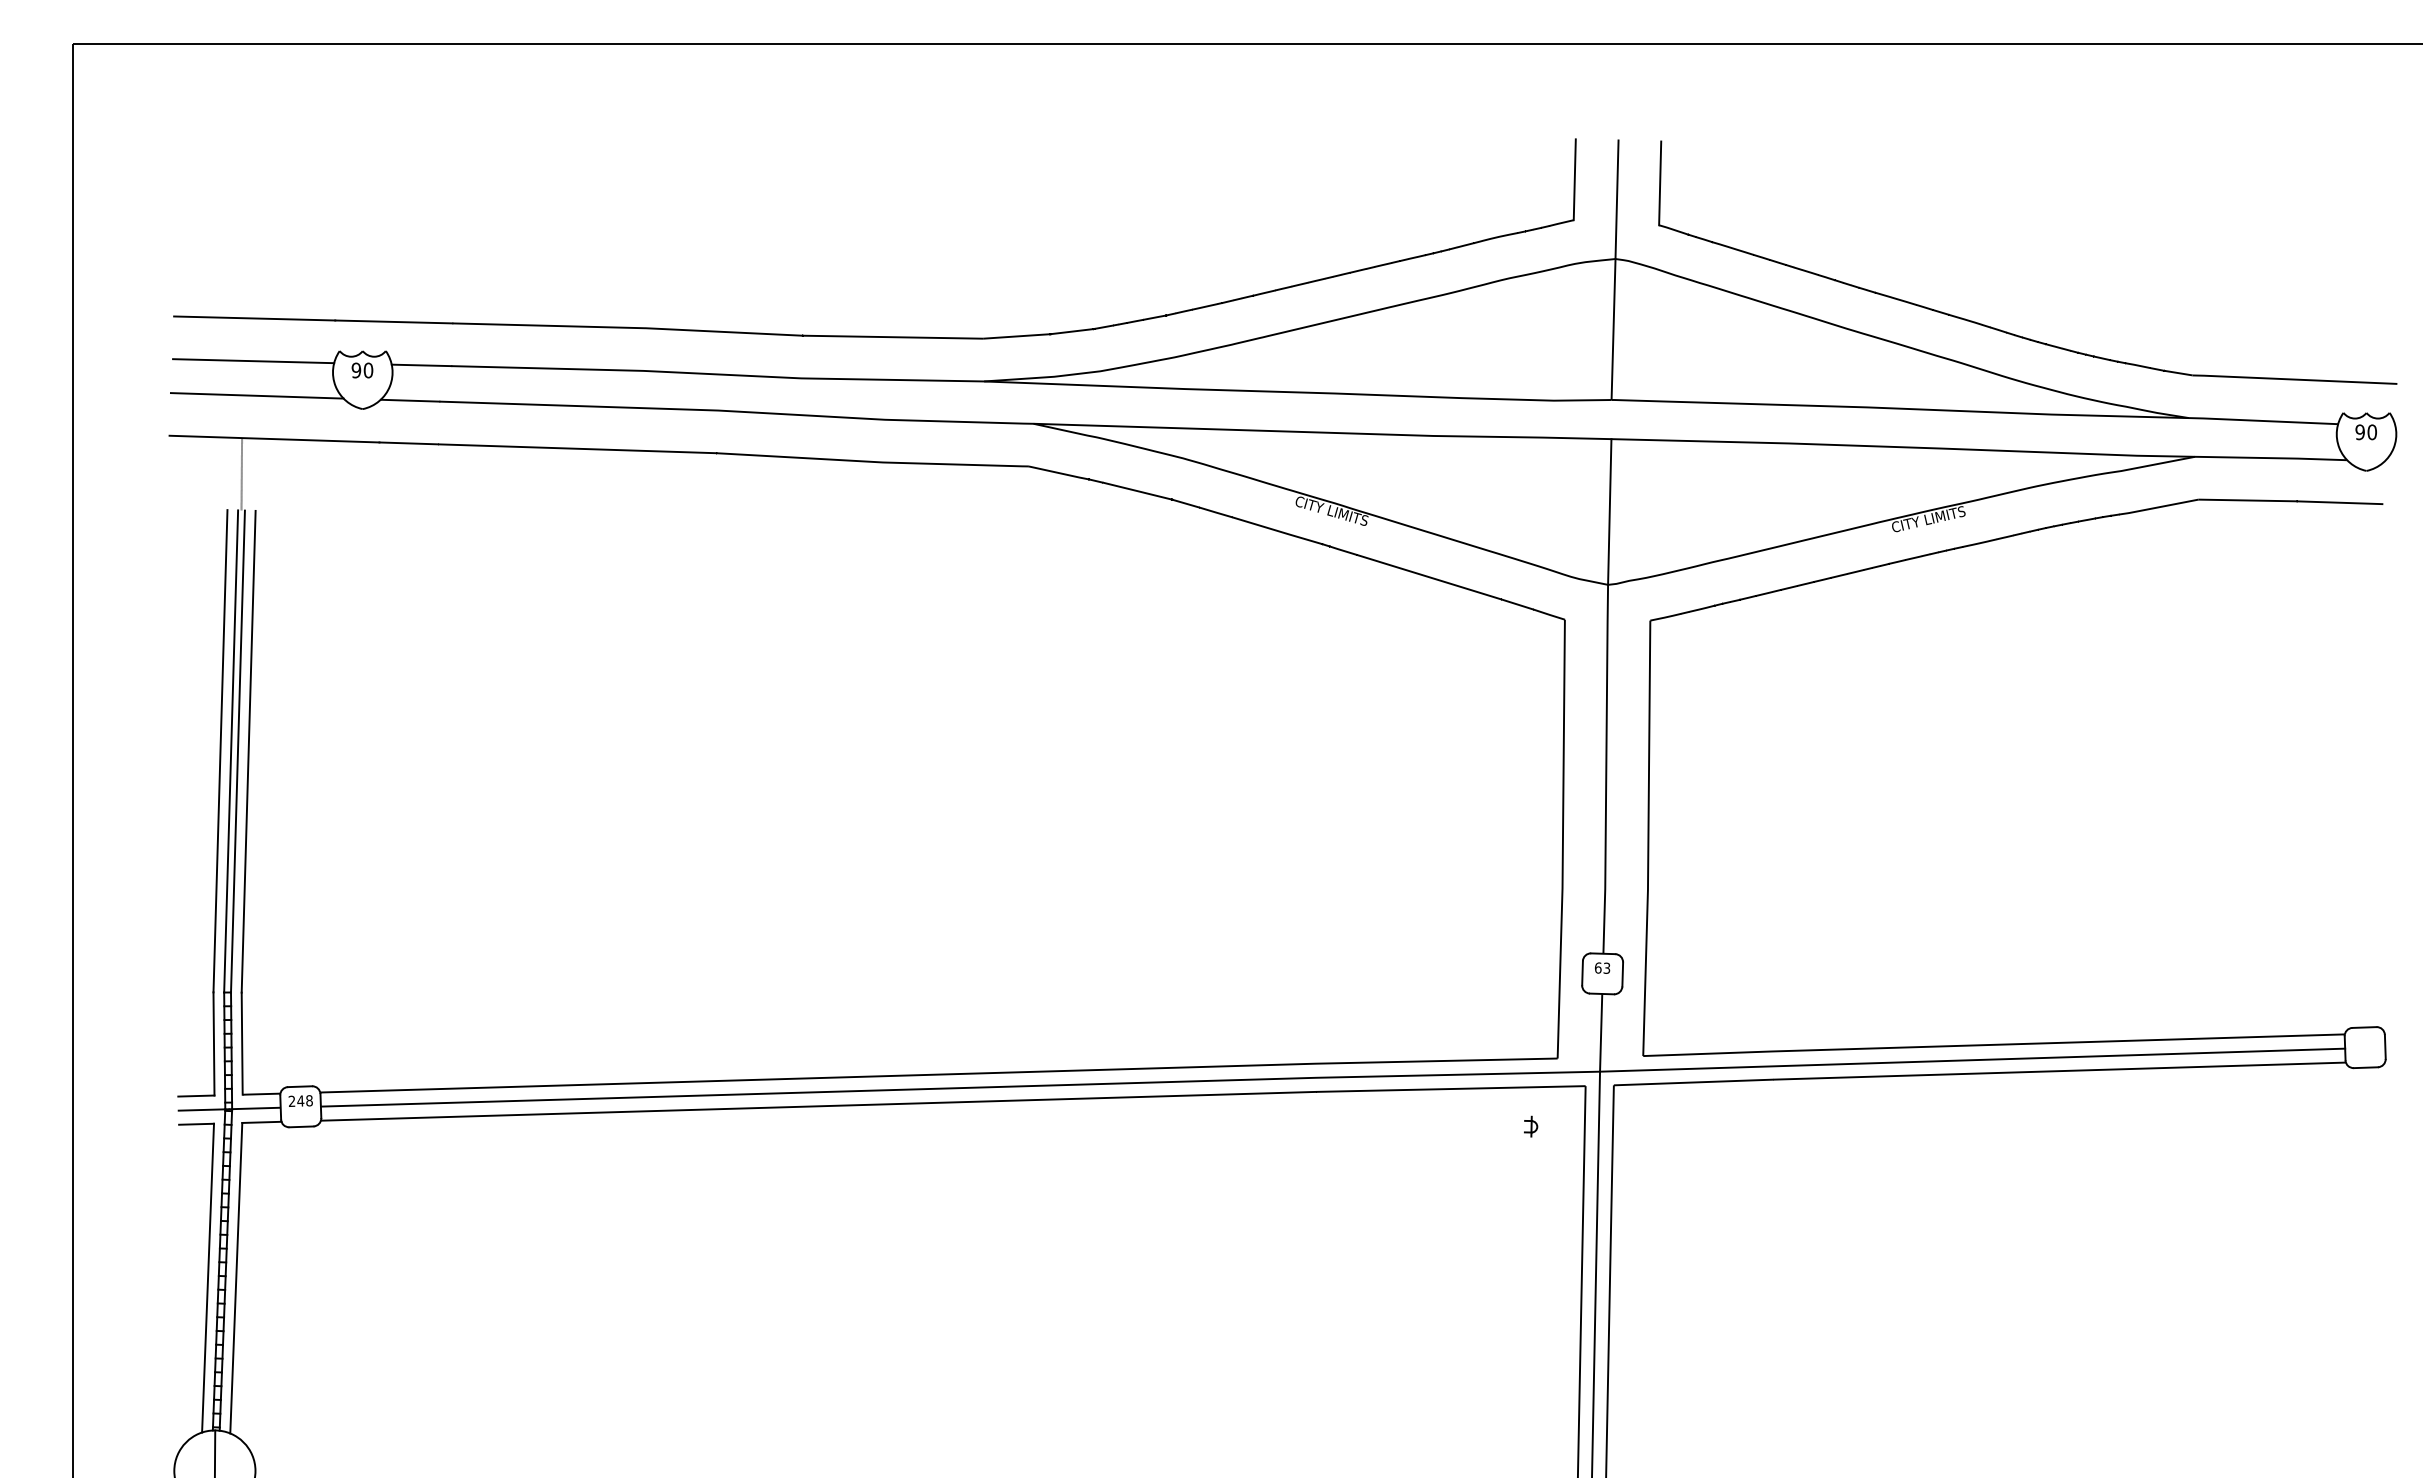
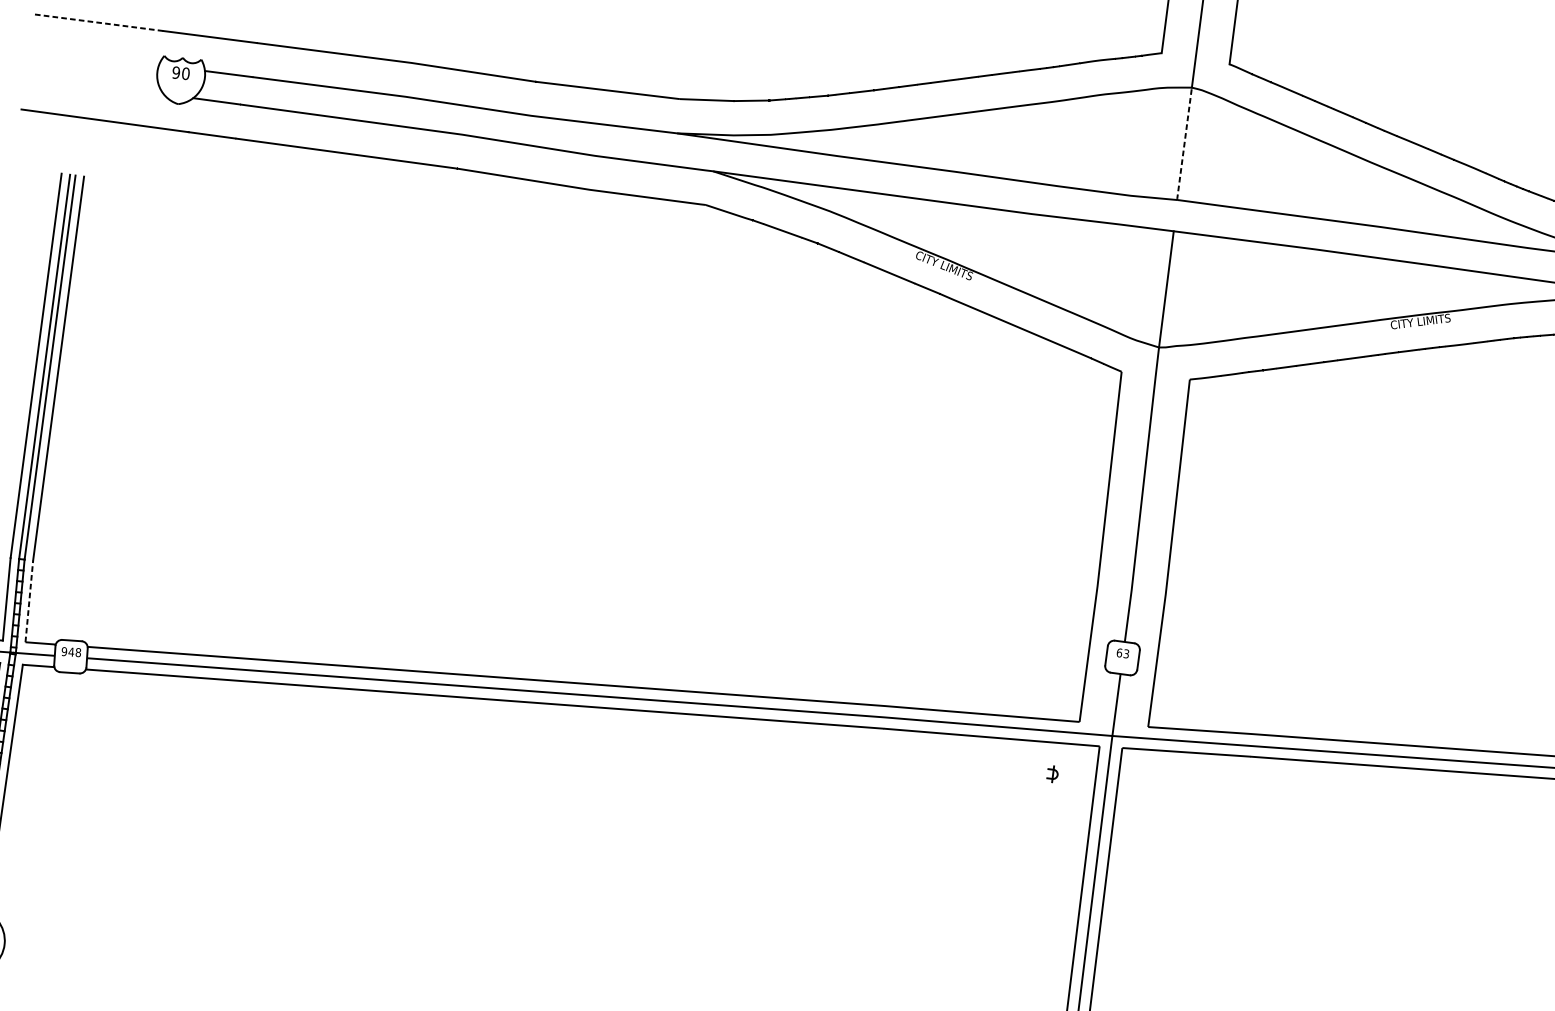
line: (254, 318) -> (99, 22), solid -> dashed
line: (1613, 329) -> (1184, 143), solid -> dashed
line: (253, 361) -> (94, 57), removed
line: (256, 395) -> (94, 84), removed
line: (241, 474) -> (75, 146), removed
line: (242, 1043) -> (29, 601), solid -> dashed
text: (291, 1101) -> (63, 651), 248 -> 948

